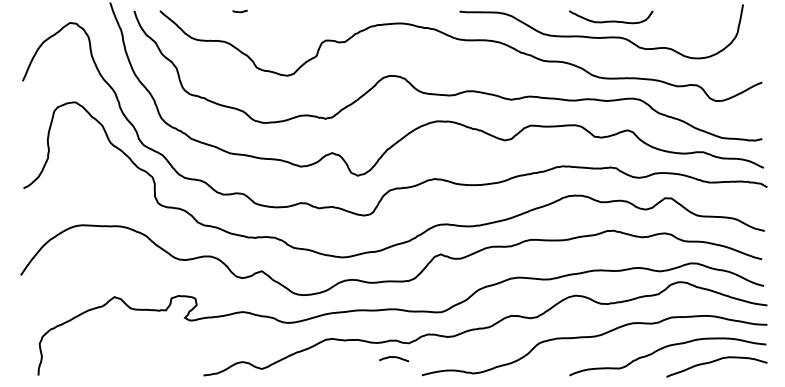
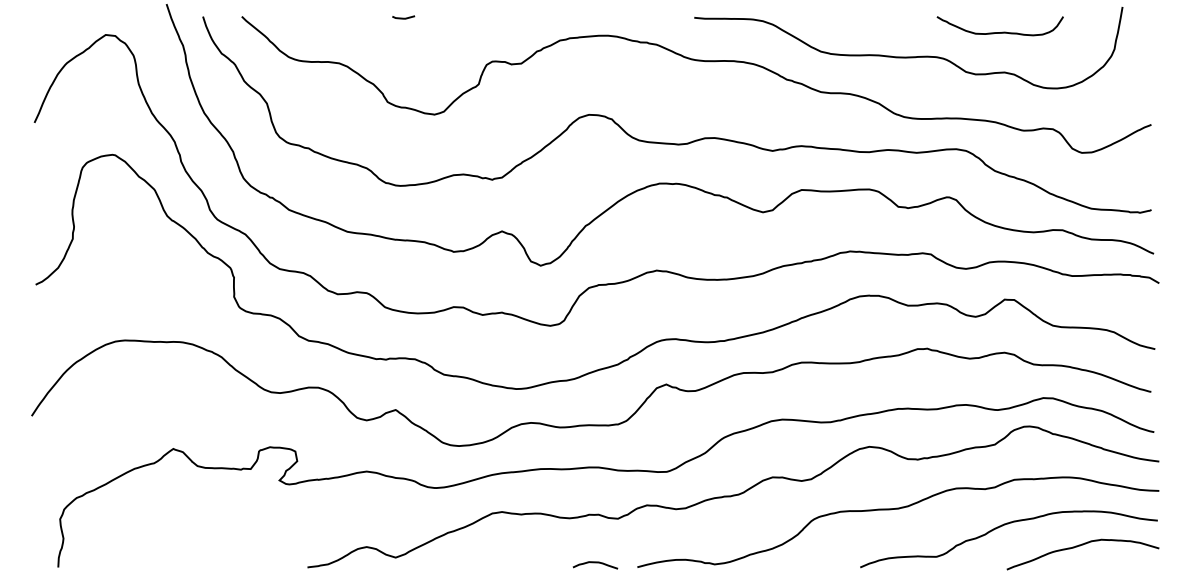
line: (239, 11) -> (402, 17), moved
curve: (611, 20) -> (1000, 31), moved
curve: (394, 358) -> (596, 564), moved

